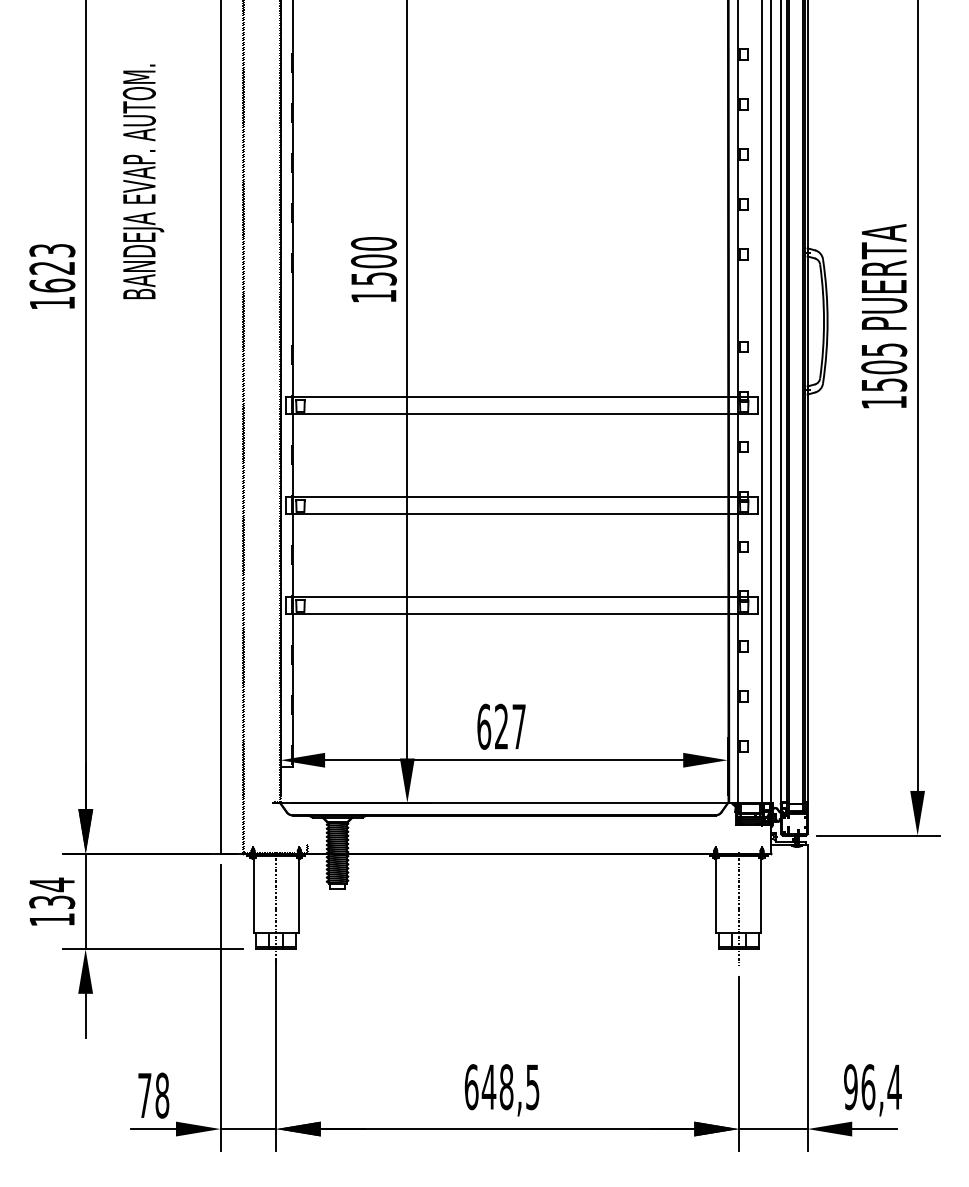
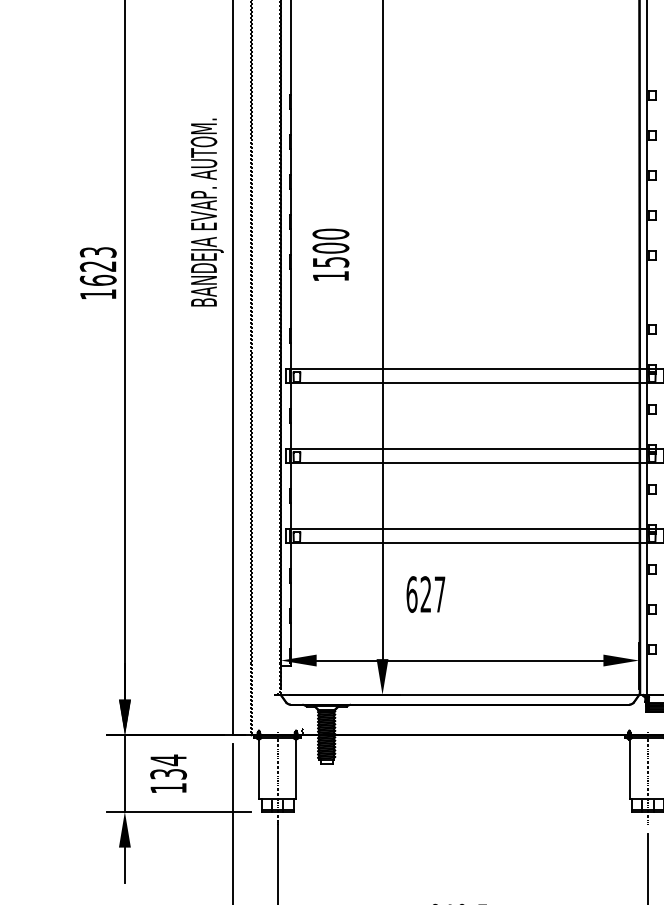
text: (143, 181) -> (207, 212), moved
text: (373, 269) -> (330, 254), moved
text: (501, 726) -> (425, 594), moved
text: (52, 901) -> (168, 773), moved

